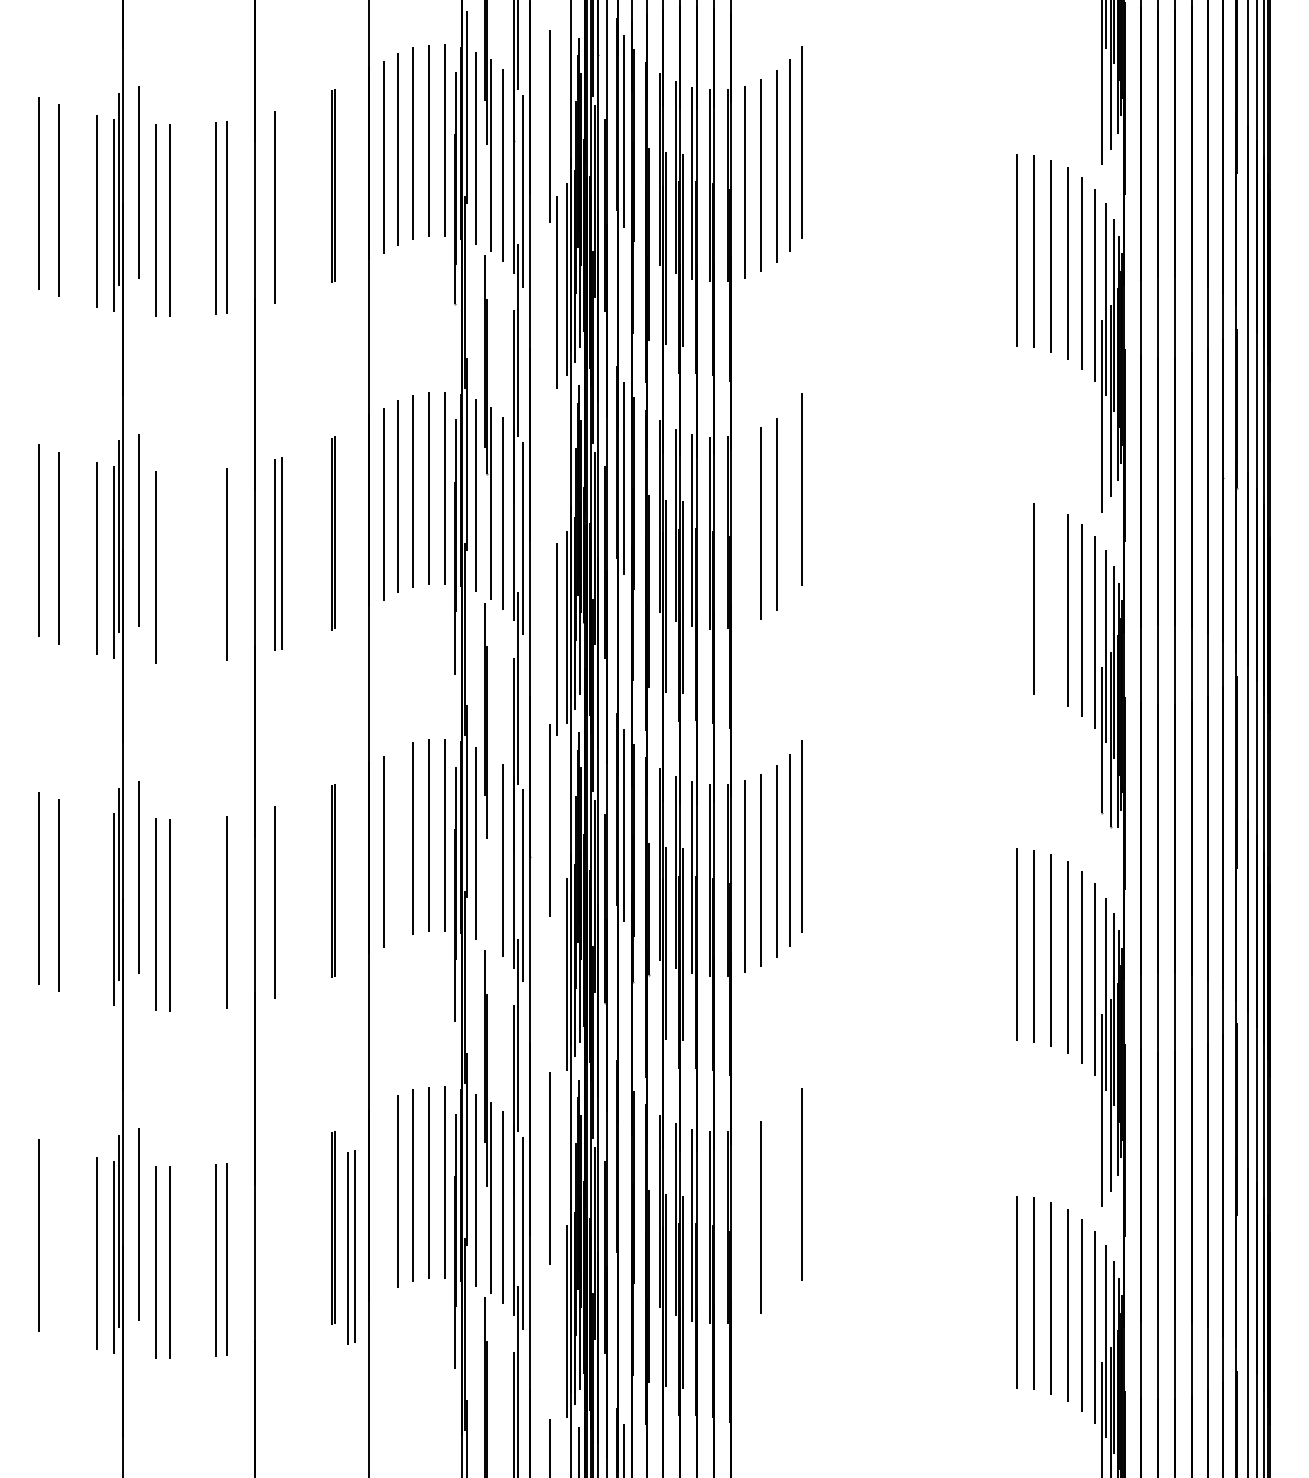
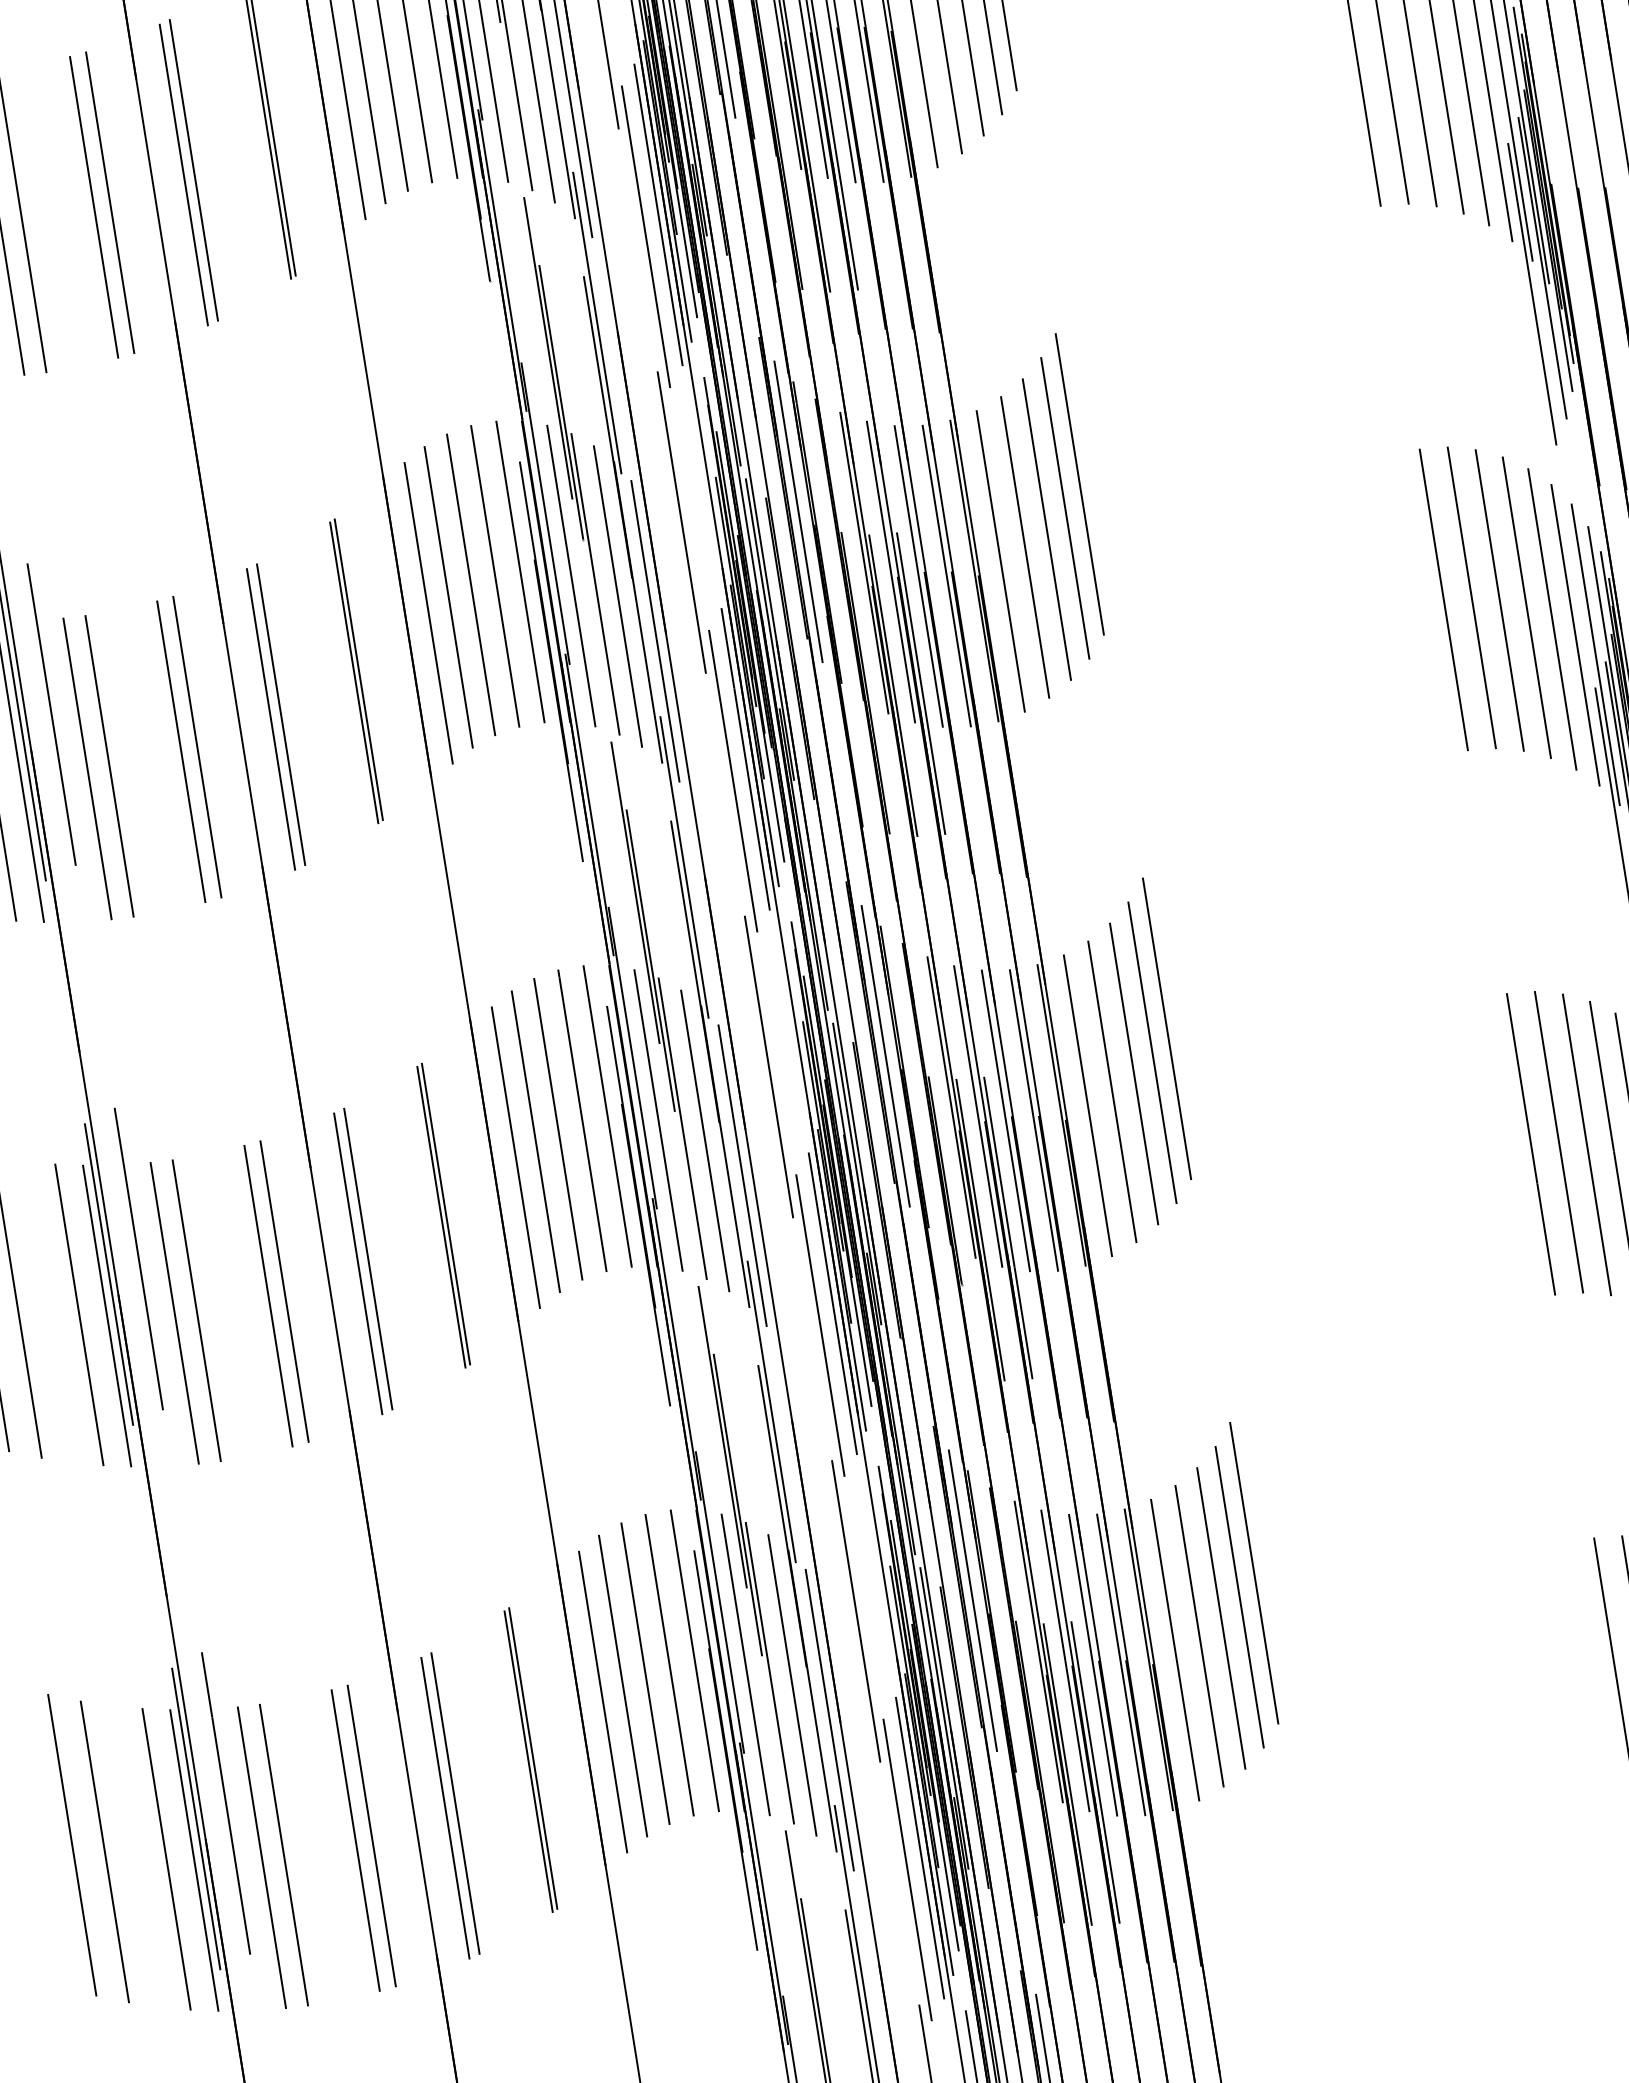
line: (281, 205) -> (193, 170), added
line: (550, 472) -> (681, 521), added
line: (790, 502) -> (1065, 507), added
line: (744, 528) -> (999, 560), added
line: (216, 565) -> (181, 750), added
line: (170, 567) -> (109, 765), added
line: (1016, 597) -> (1443, 599), added
line: (1051, 602) -> (1499, 599), added
line: (397, 843) -> (535, 1140), added
line: (490, 850) -> (682, 1128), added
line: (281, 899) -> (367, 1257), added
line: (96, 906) -> (79, 1315), added
line: (216, 913) -> (268, 1296), added
line: (556, 986) -> (820, 1325), added
line: (624, 1172) -> (973, 1599), added
line: (790, 1197) -> (1239, 1597), added
line: (383, 1198) -> (602, 1700), added
line: (776, 1208) -> (1220, 1617), added
line: (744, 1224) -> (1174, 1651), added
line: (59, 1242) -> (105, 1851), added
part: (351, 1247) -> (450, 1805), moved
line: (556, 1333) -> (907, 1869), added

